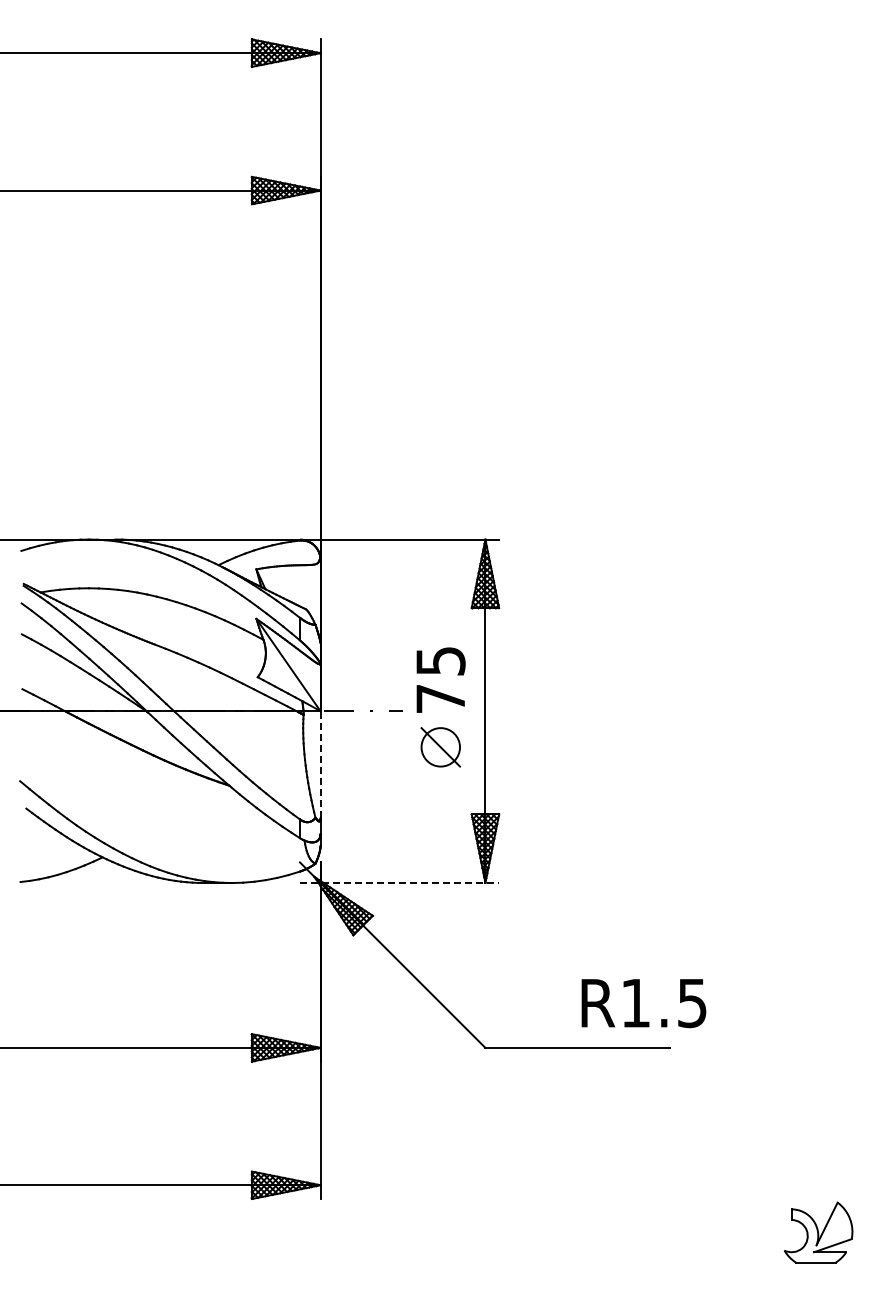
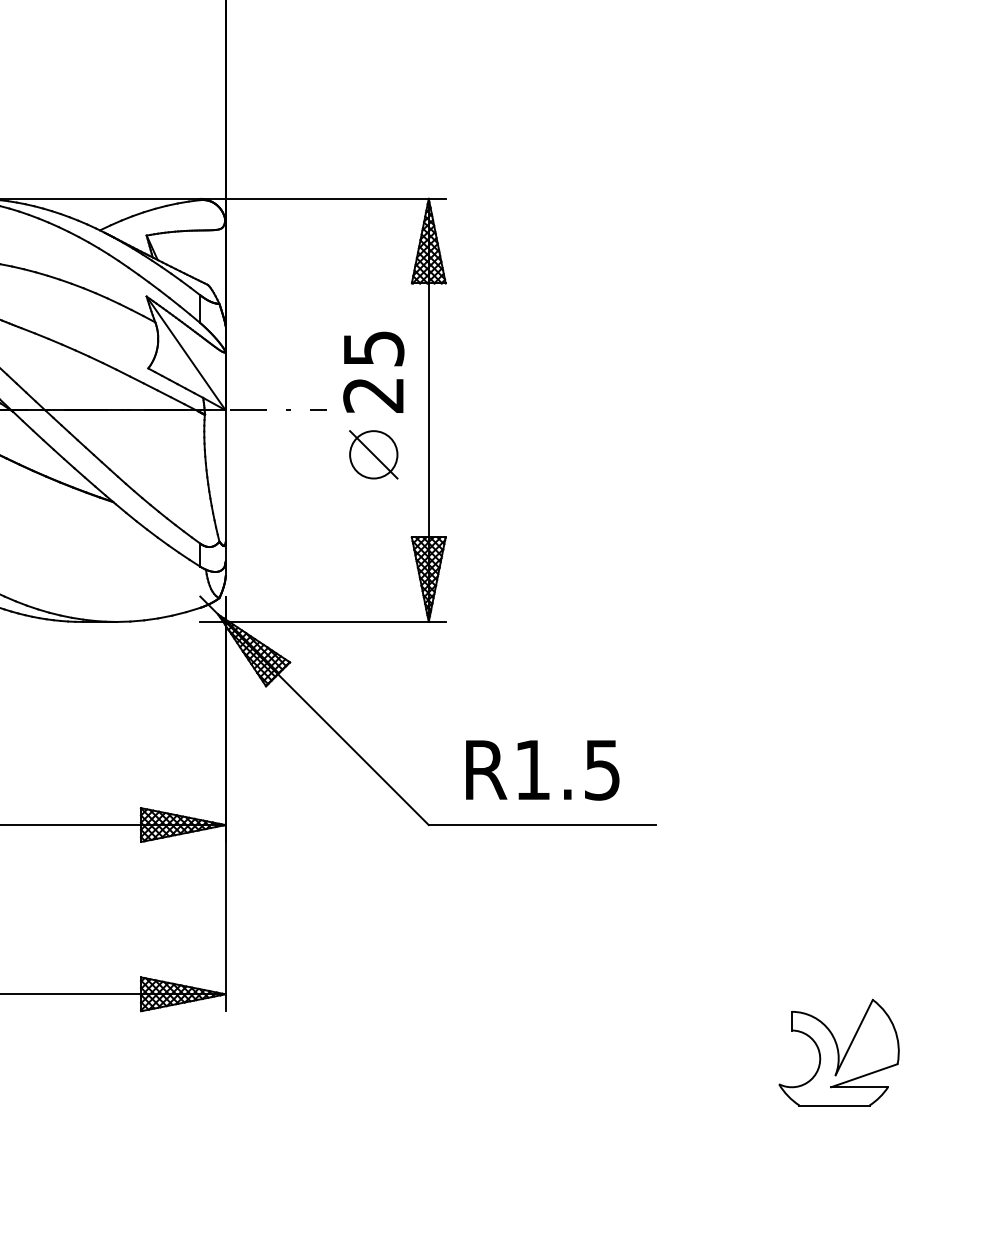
text: (439, 699) -> (372, 395), 75 -> 25
line: (320, 764) -> (225, 475), dashed -> solid
line: (399, 883) -> (322, 622), dashed -> solid
text: (643, 1003) -> (542, 770), moved
part: (818, 1232) -> (839, 1052), size x1.43

